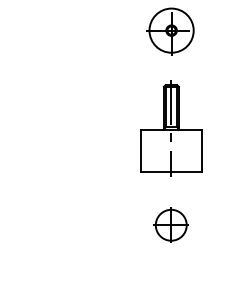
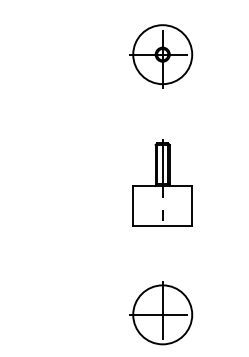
part: (171, 126) -> (162, 182), size x0.71
part: (170, 224) -> (161, 313), size x1.43

